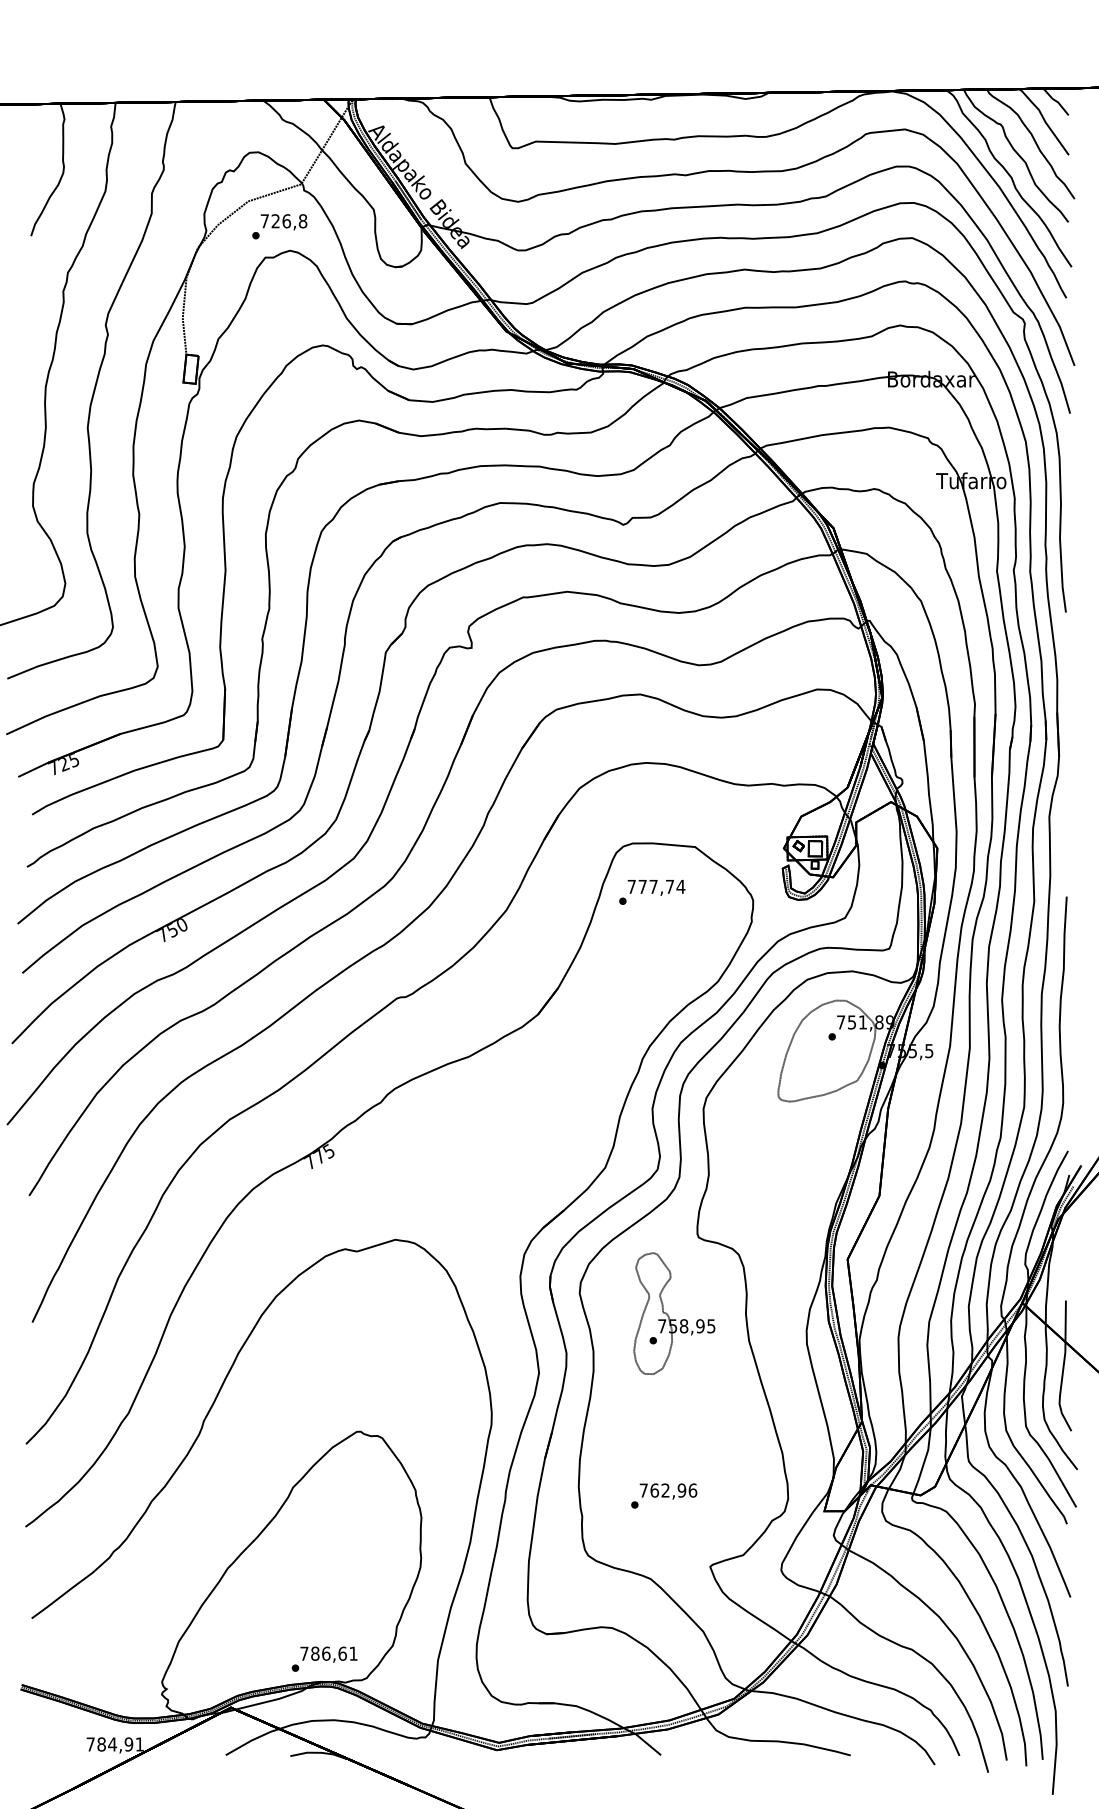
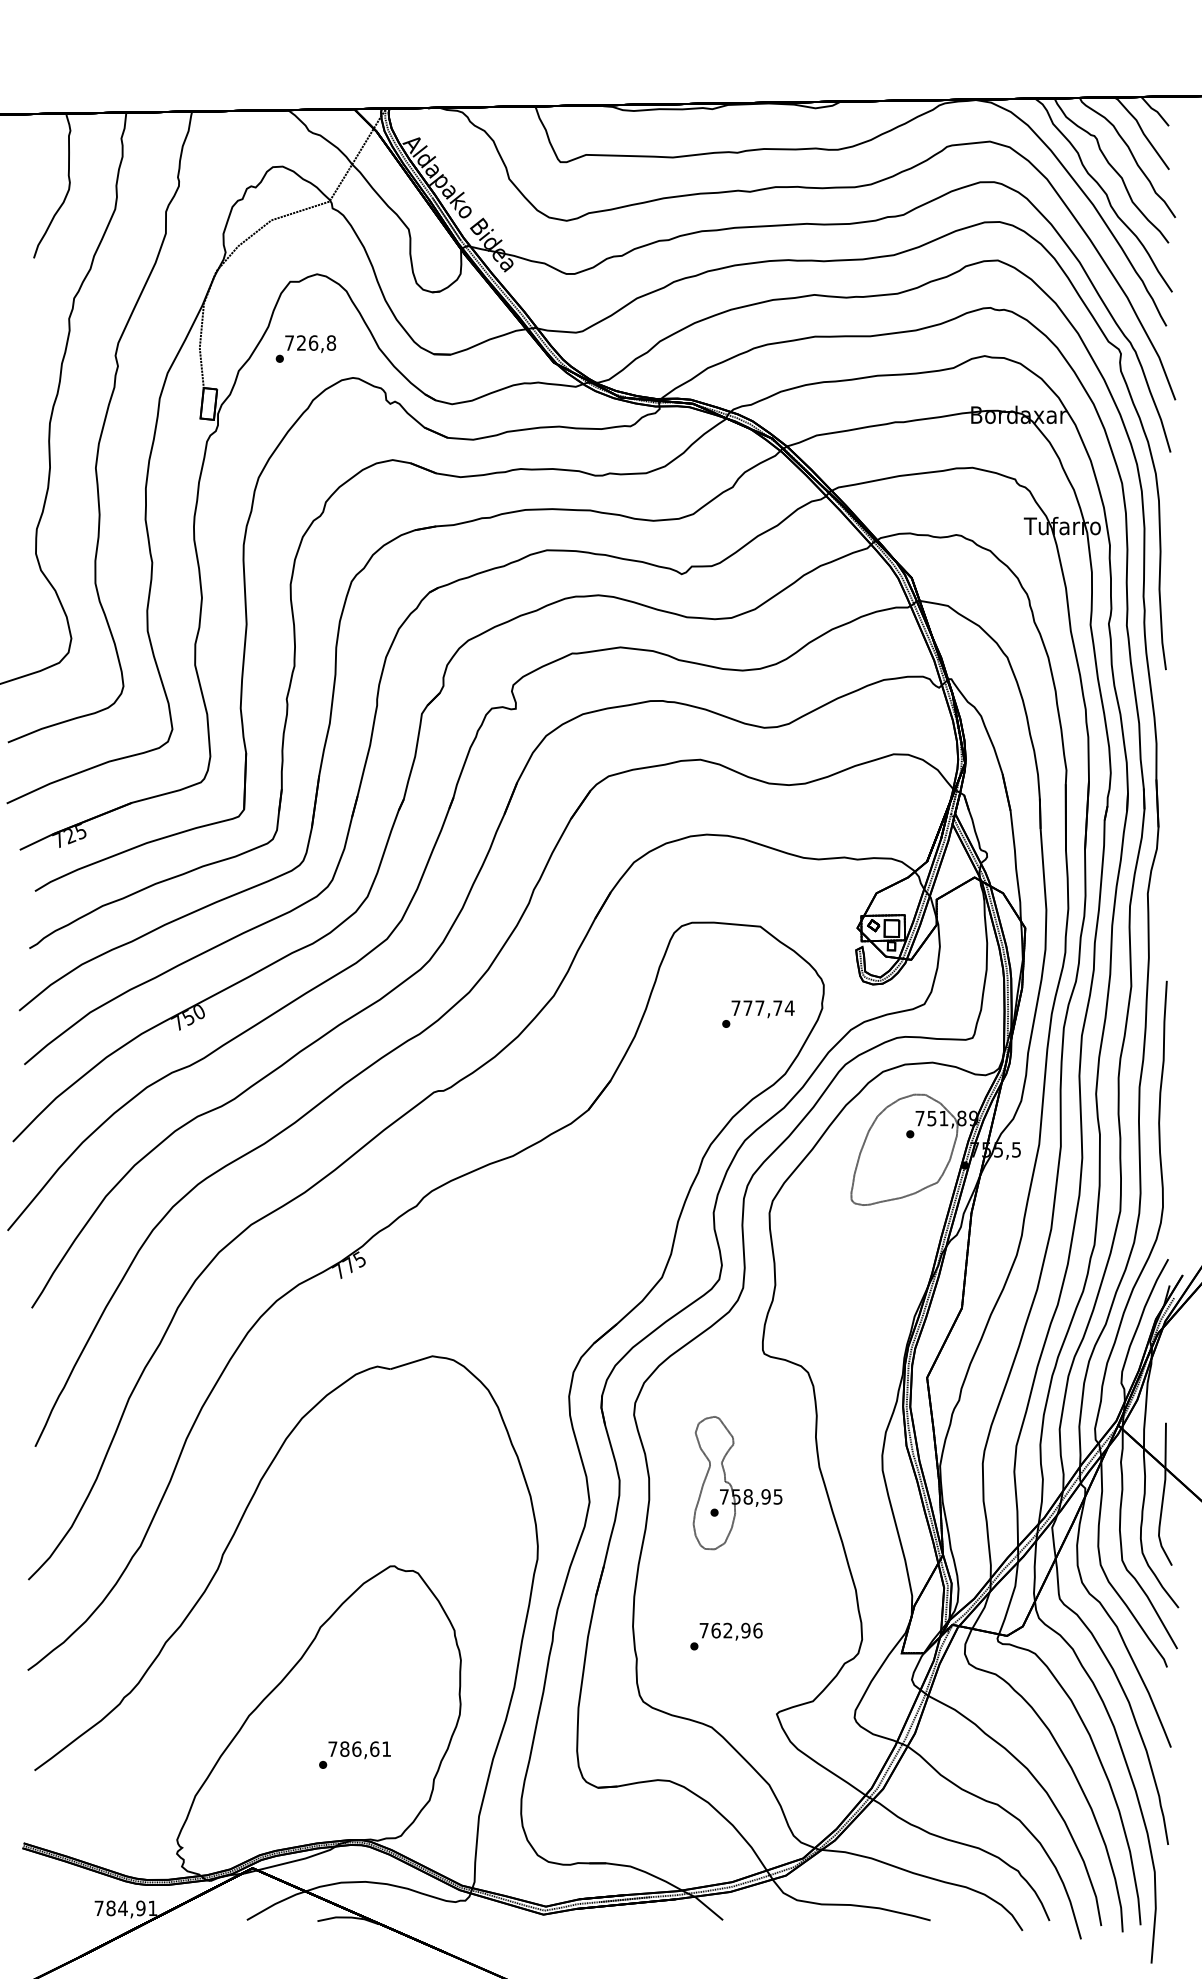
text: (279, 226) -> (305, 348), moved
text: (652, 891) -> (758, 1013), moved
part: (674, 1314) -> (737, 1483), moved
text: (324, 1658) -> (354, 1754), moved

